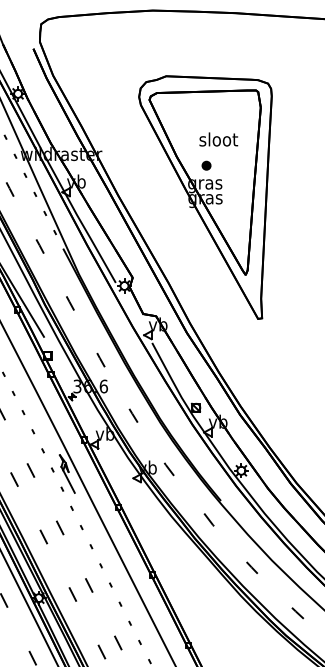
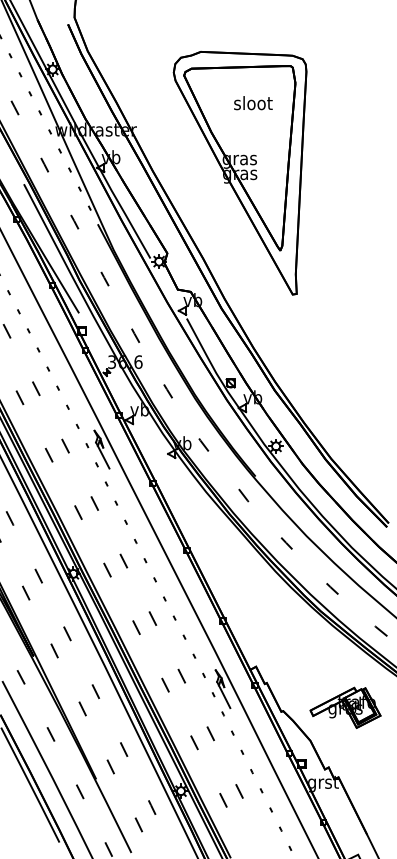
text: (218, 139) -> (253, 103), moved
part: (206, 165) -> (241, 141), removed

